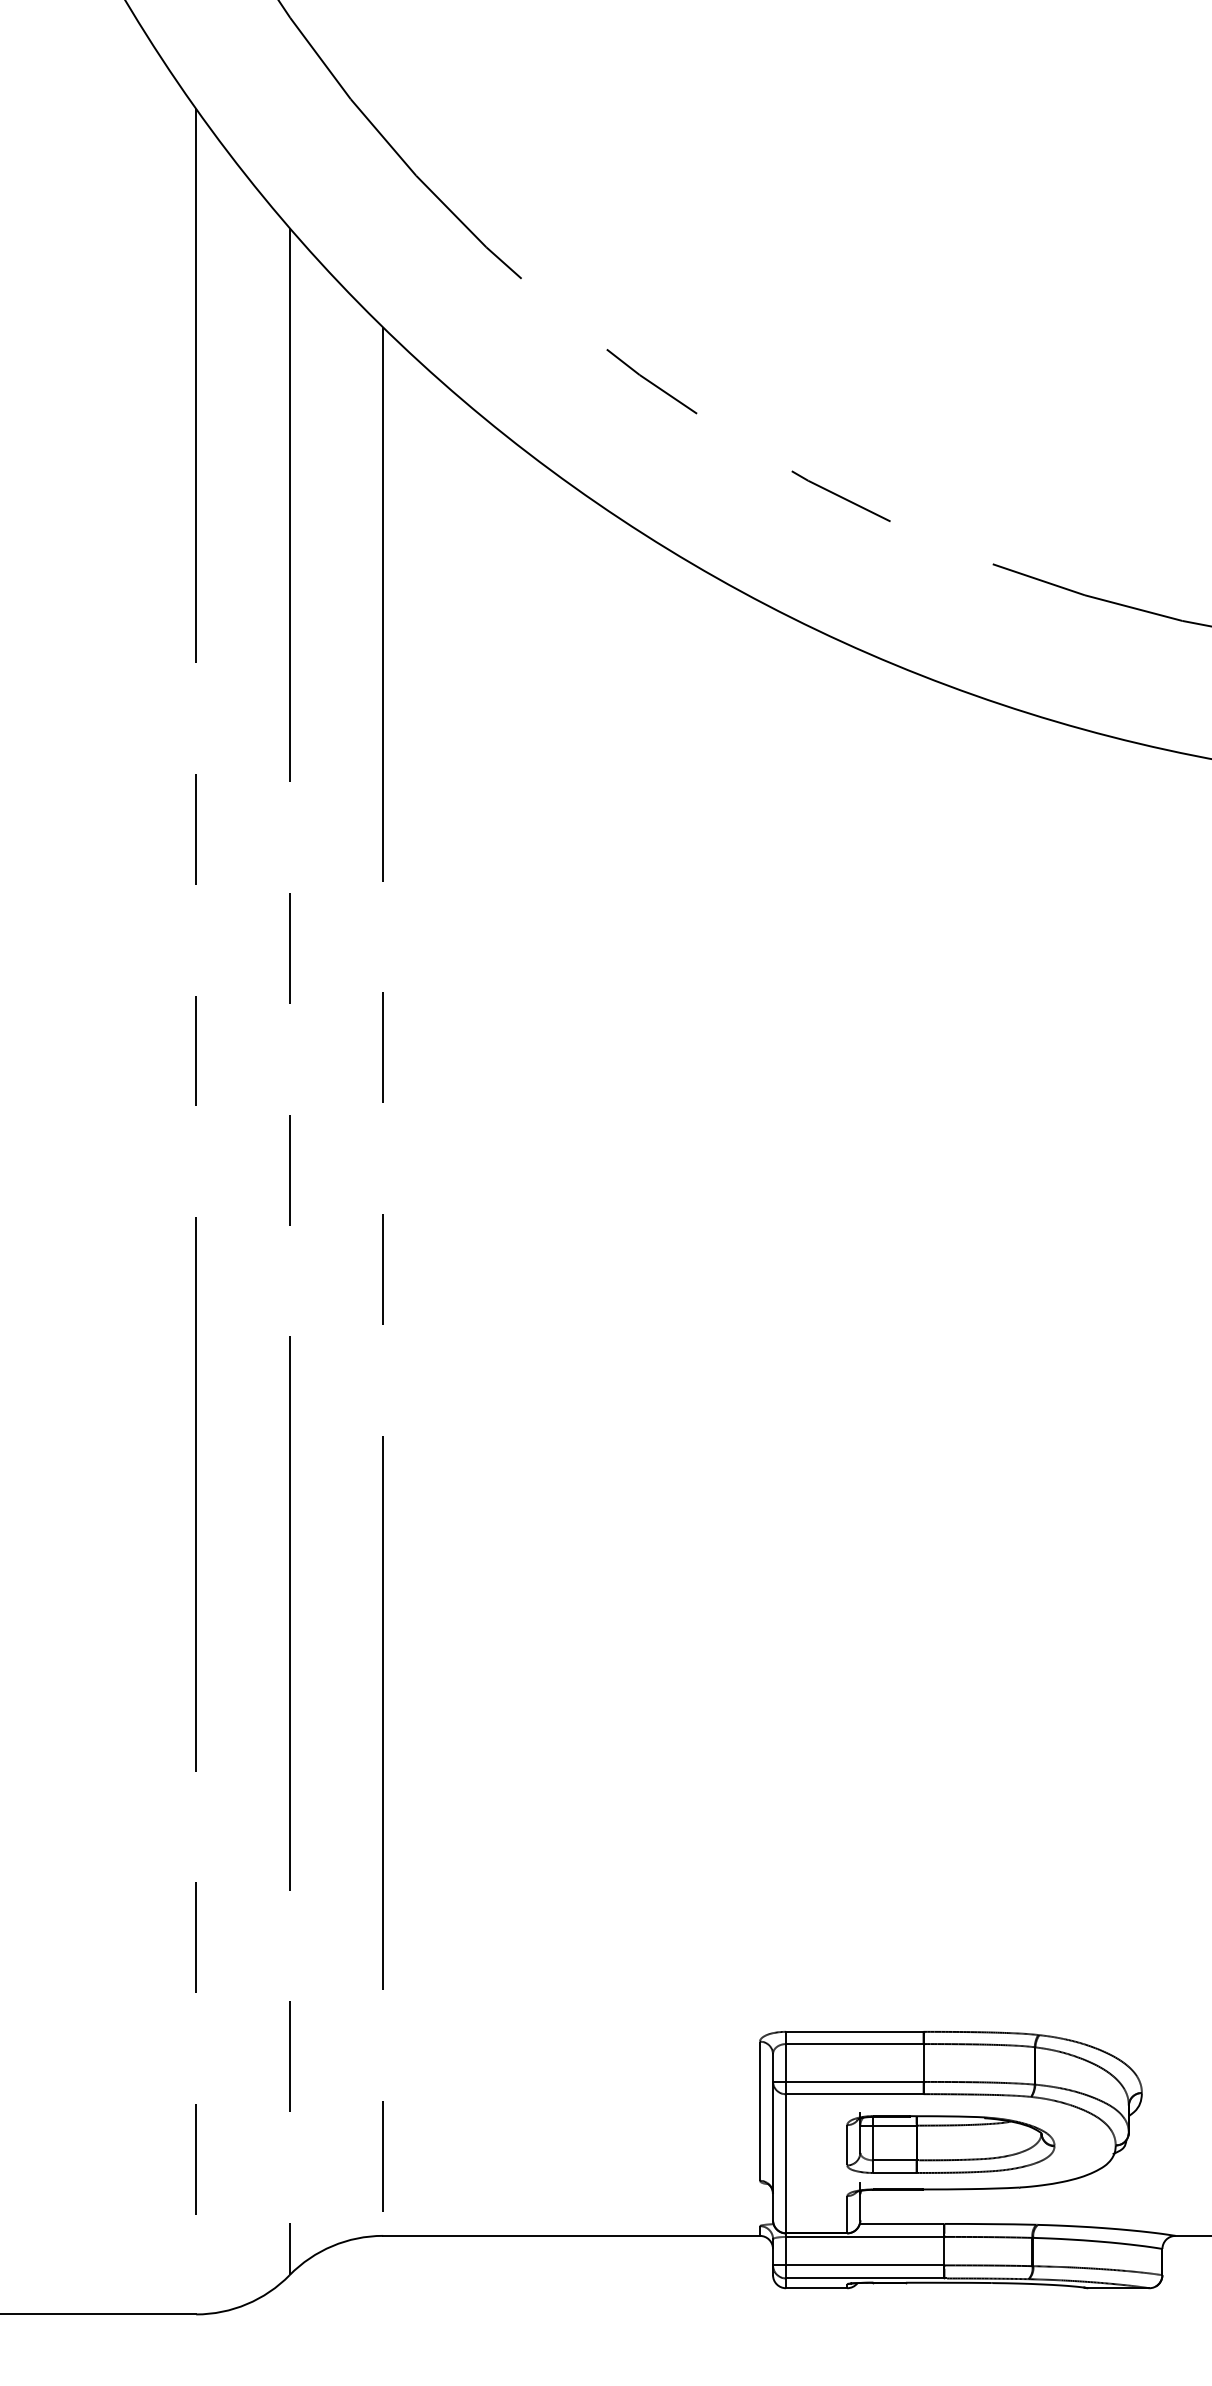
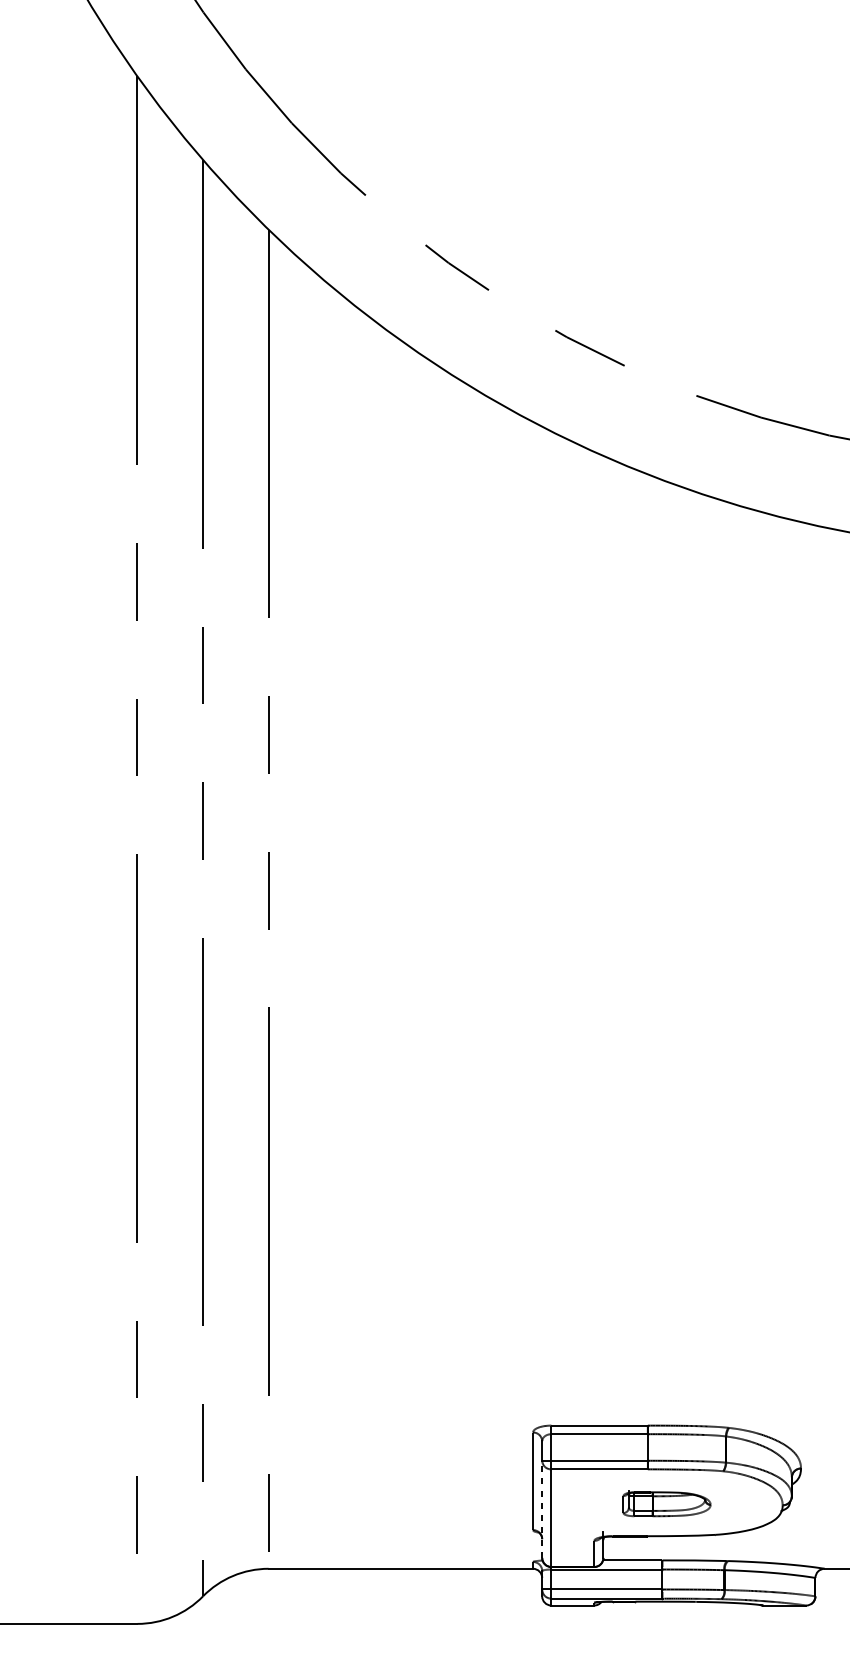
part: (950, 2142) -> (666, 1503), size x0.6
line: (773, 2150) -> (542, 1508), solid -> dashed

